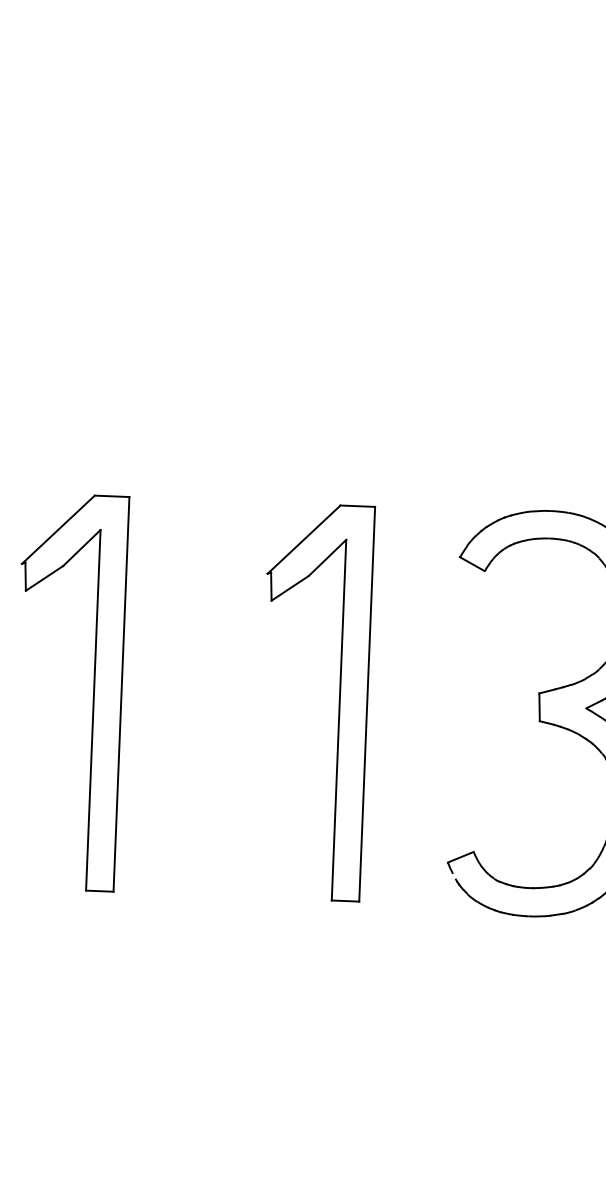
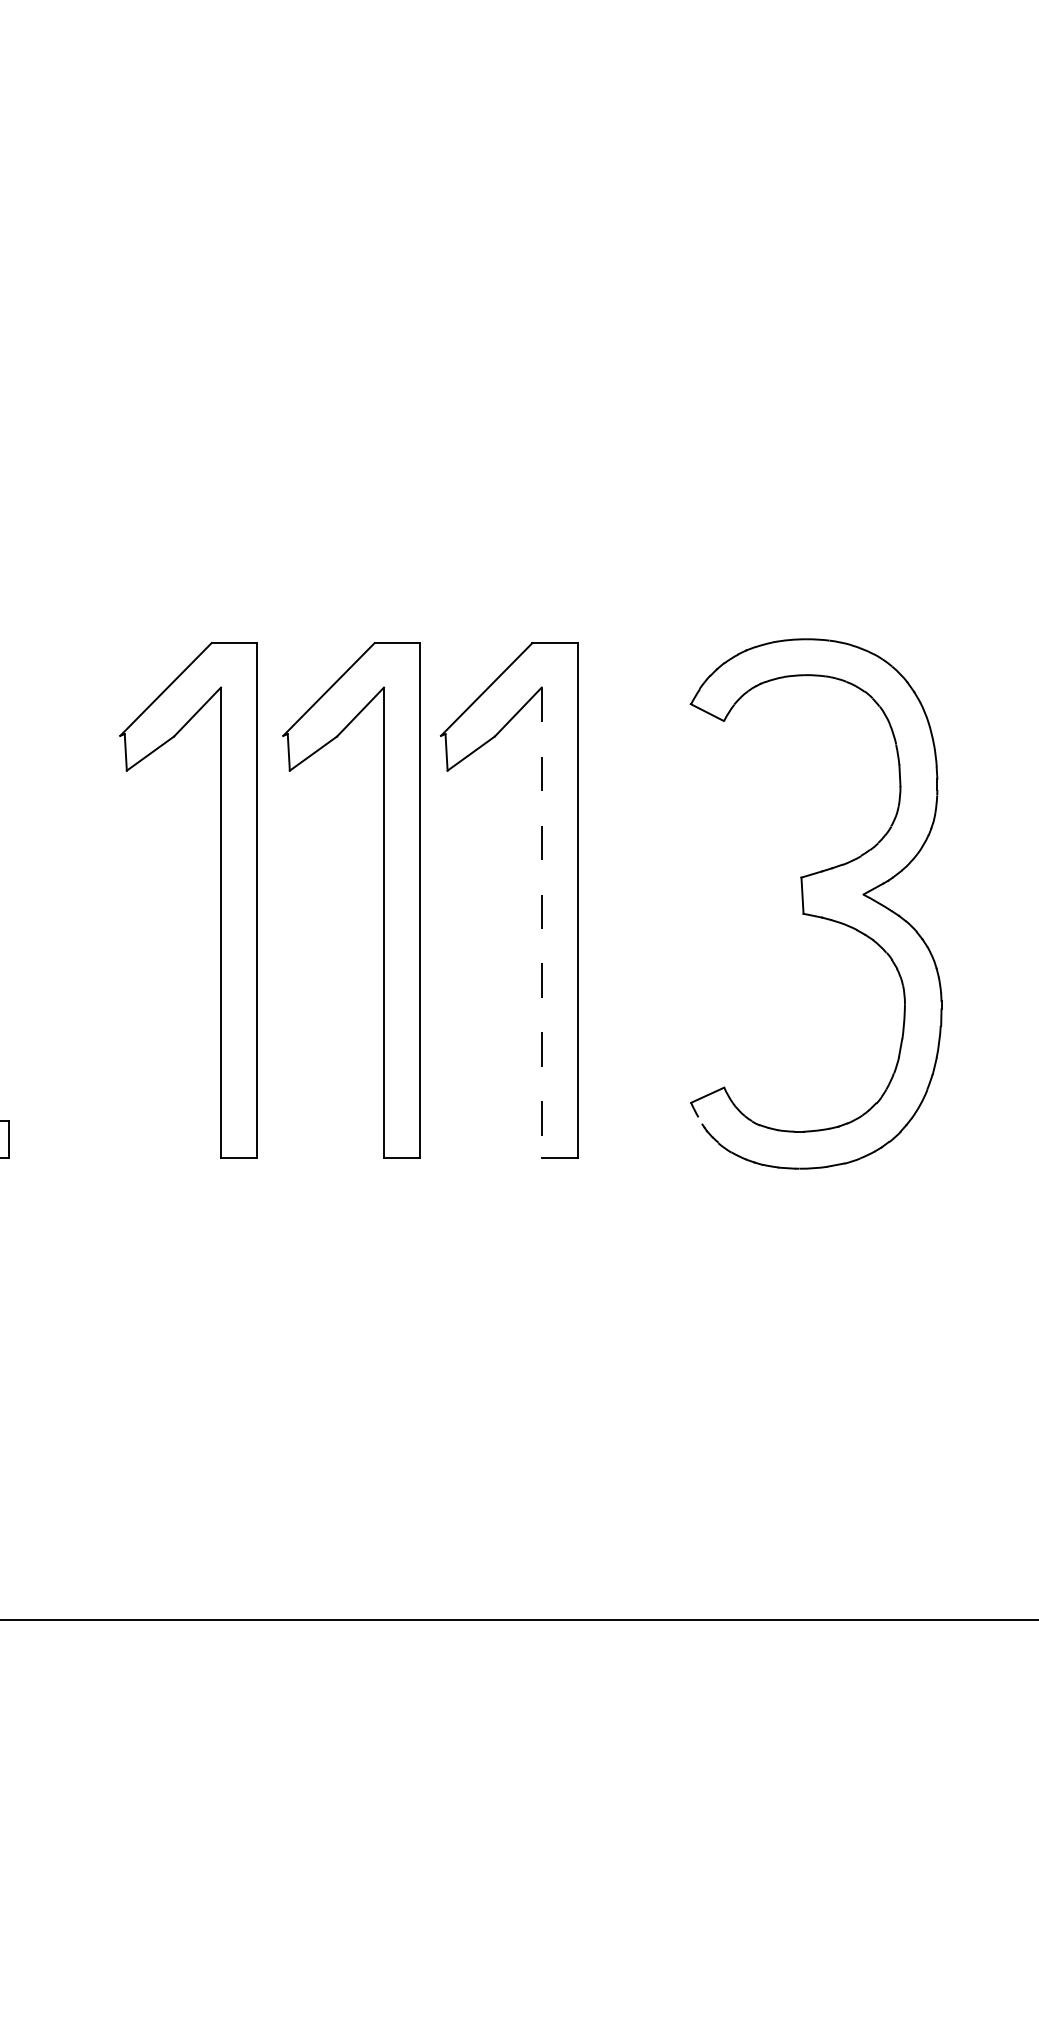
part: (218, 698) -> (383, 900), added
line: (338, 720) -> (541, 923), solid -> dashed

